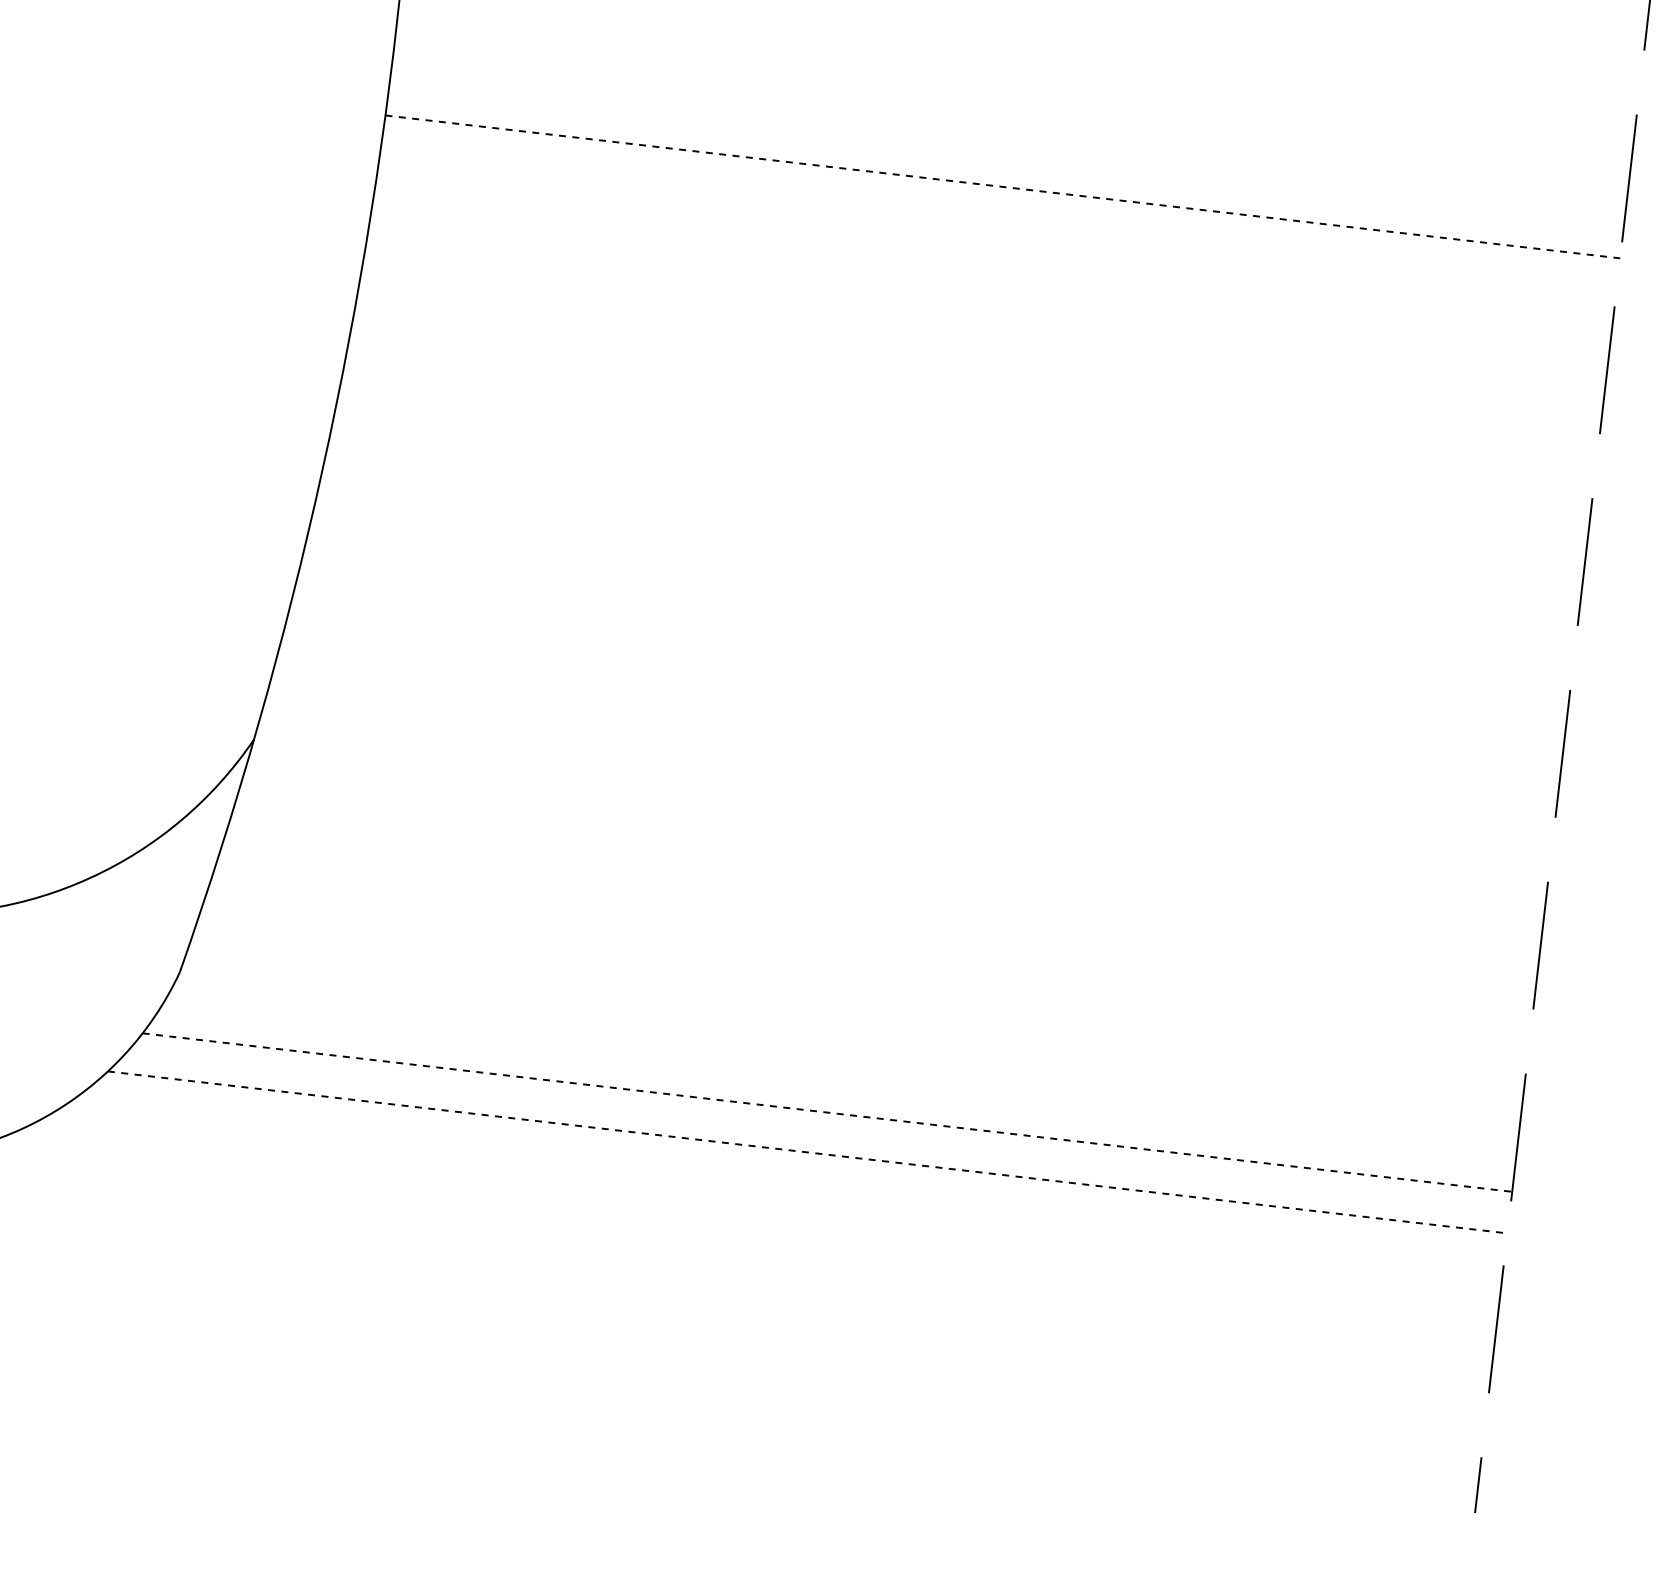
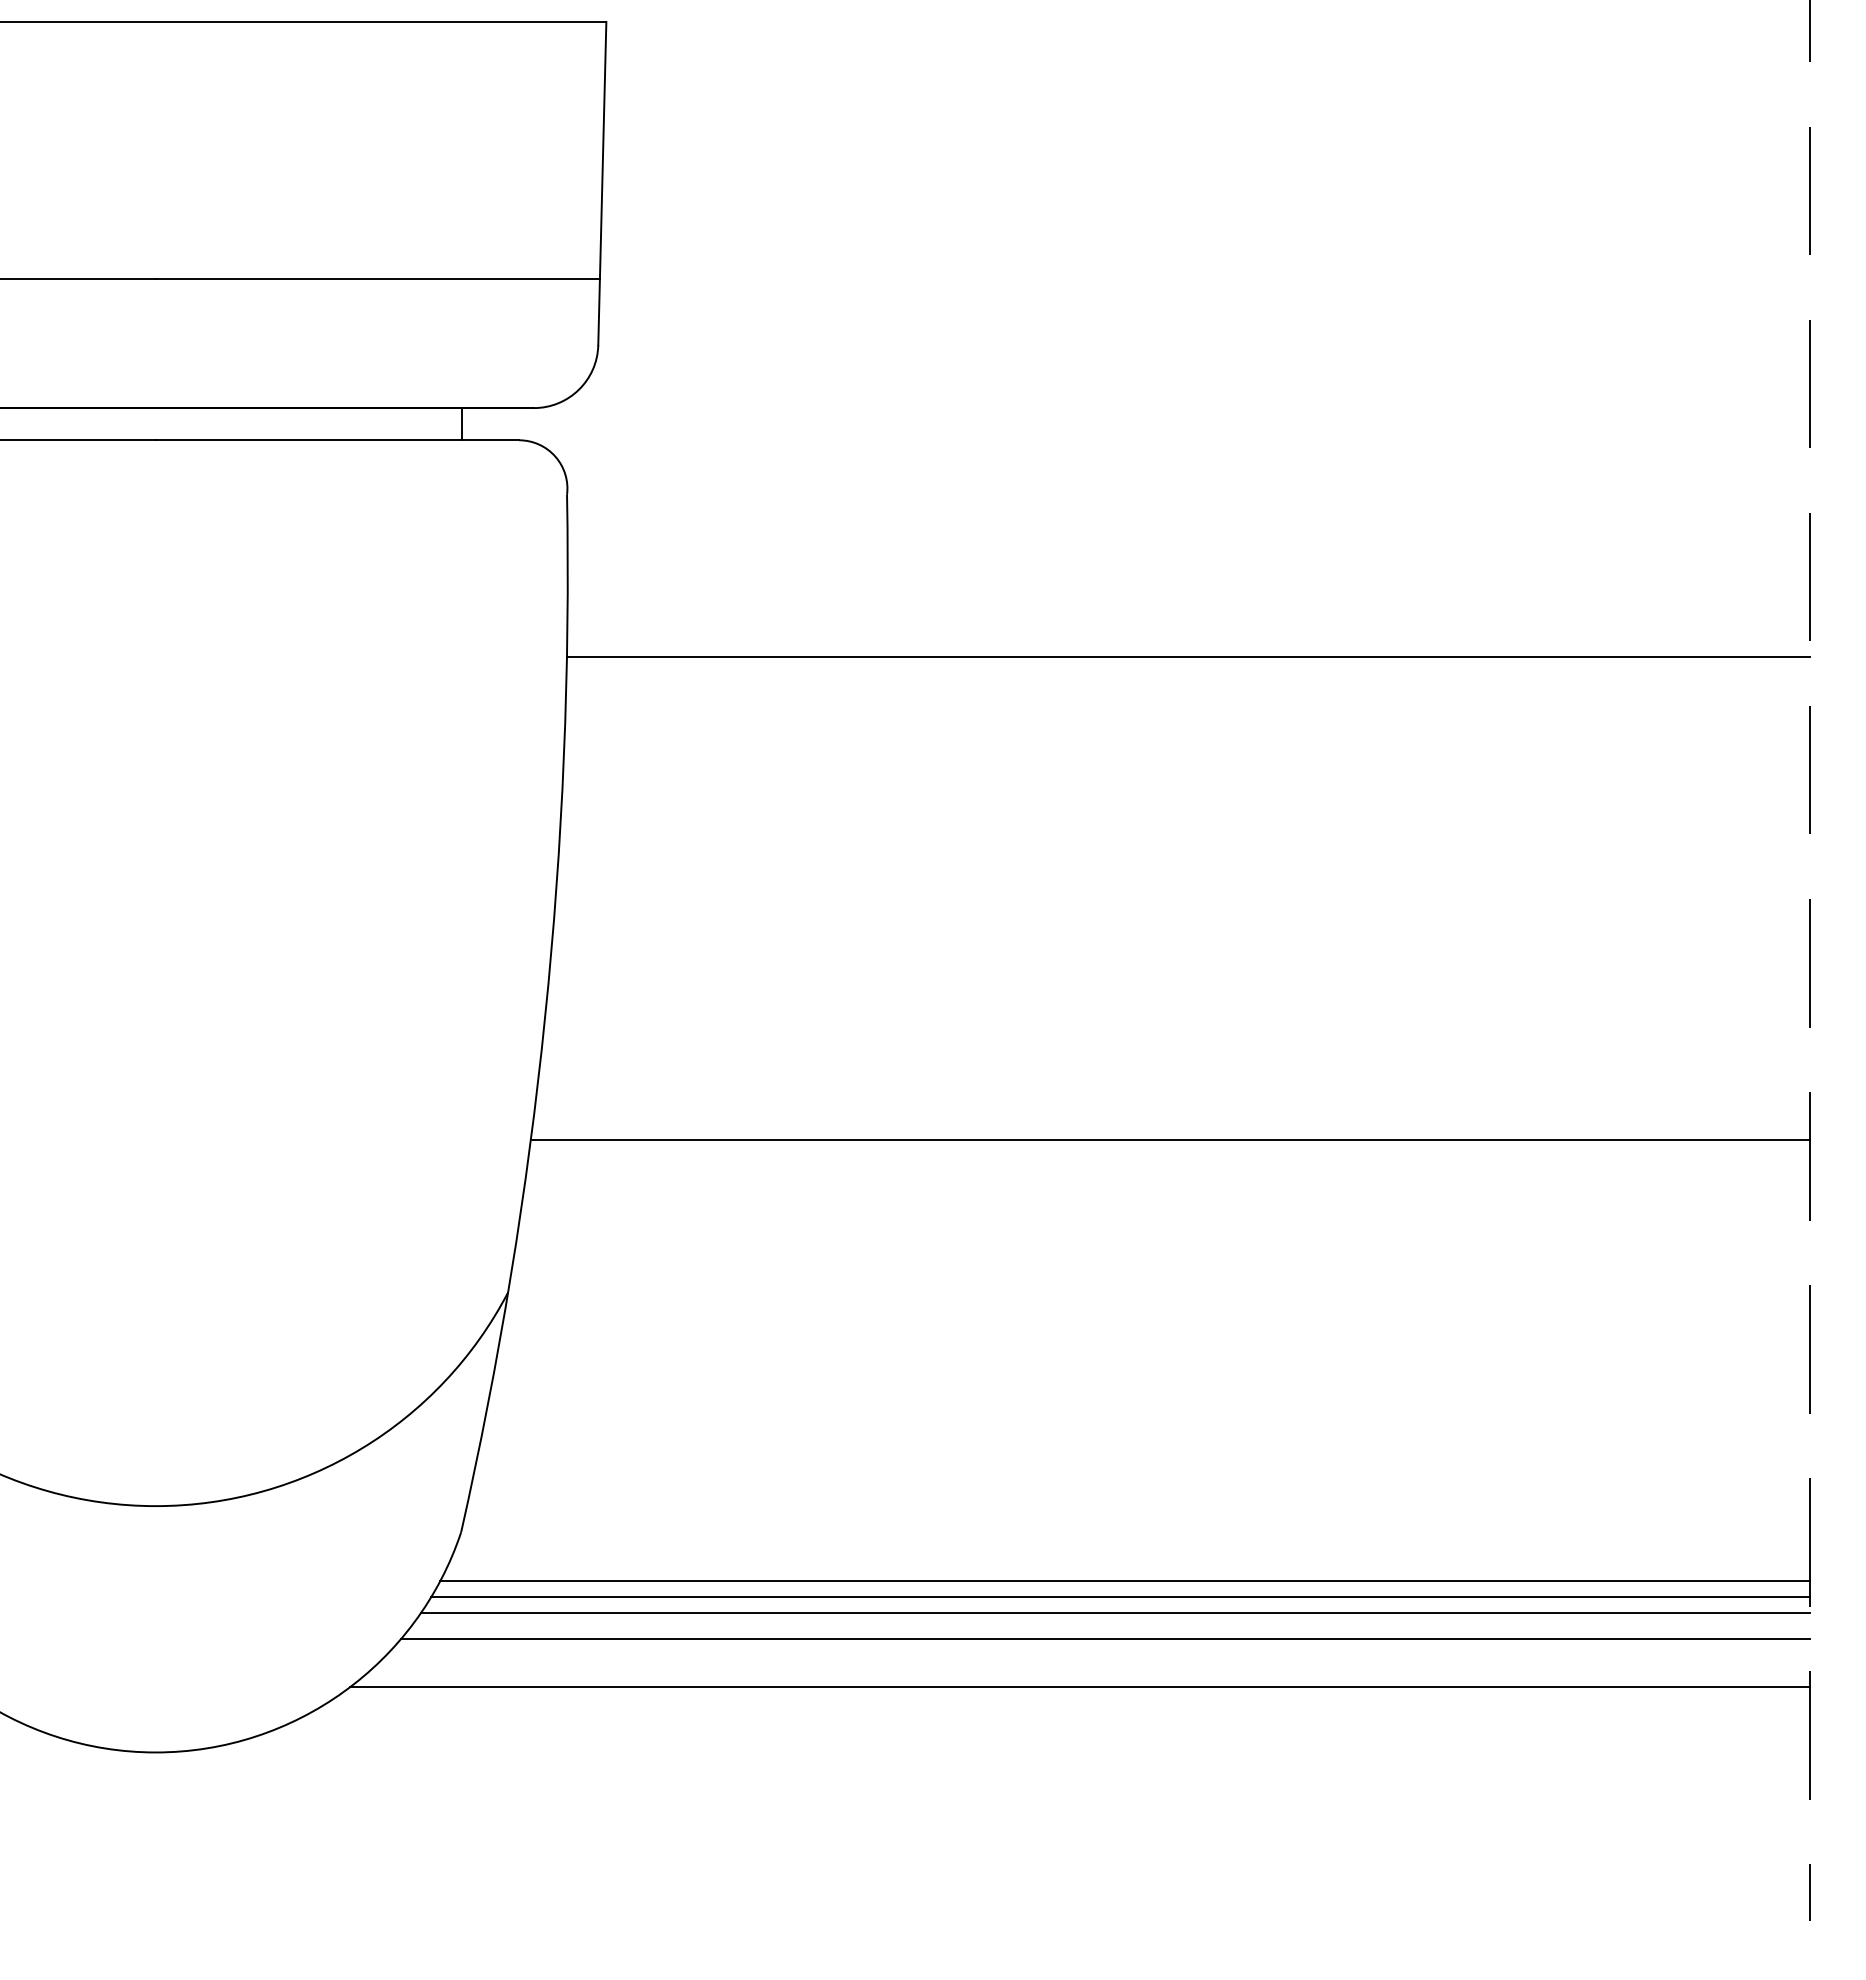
line: (1002, 186) -> (1188, 657), dashed -> solid
line: (928, 664) -> (1169, 1140), added
line: (833, 1097) -> (1124, 1581), added
line: (828, 1113) -> (1121, 1597), dashed -> solid
line: (819, 1128) -> (1114, 1613), added
line: (808, 1153) -> (1106, 1639), dashed -> solid
line: (776, 1197) -> (1079, 1687), added

